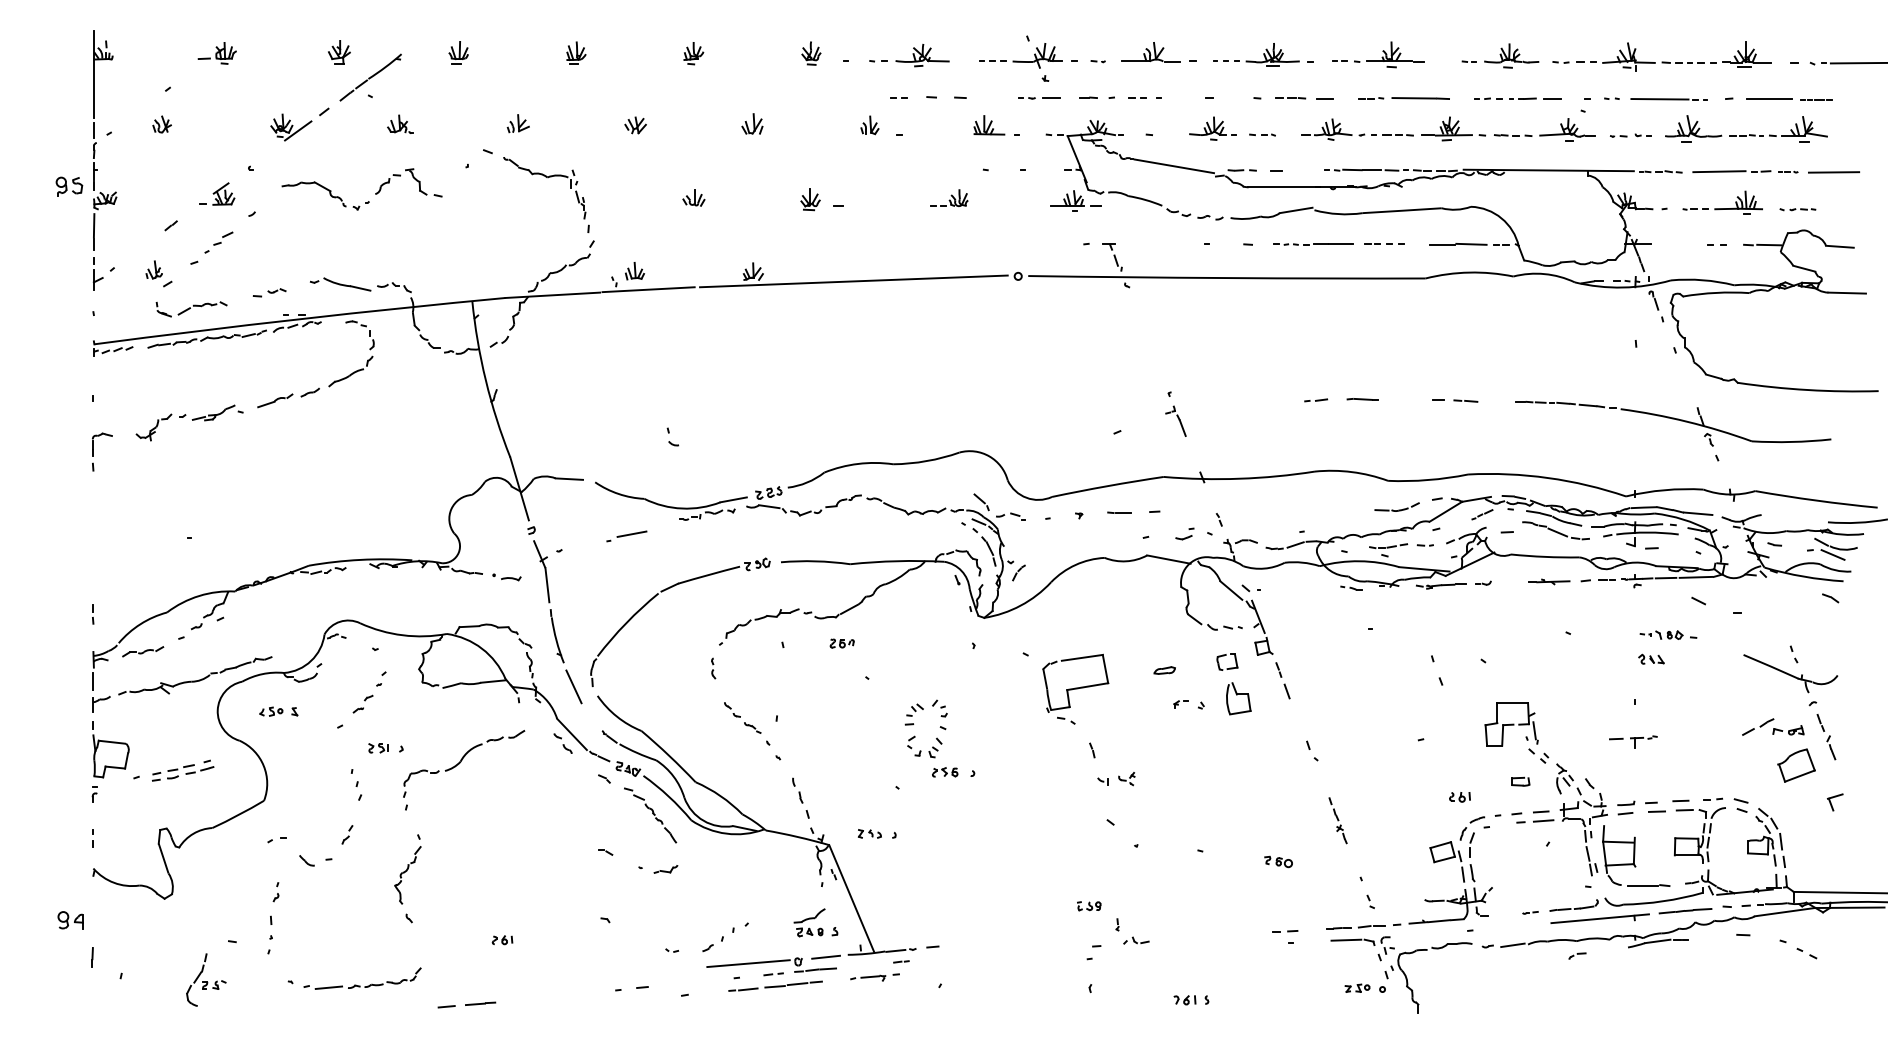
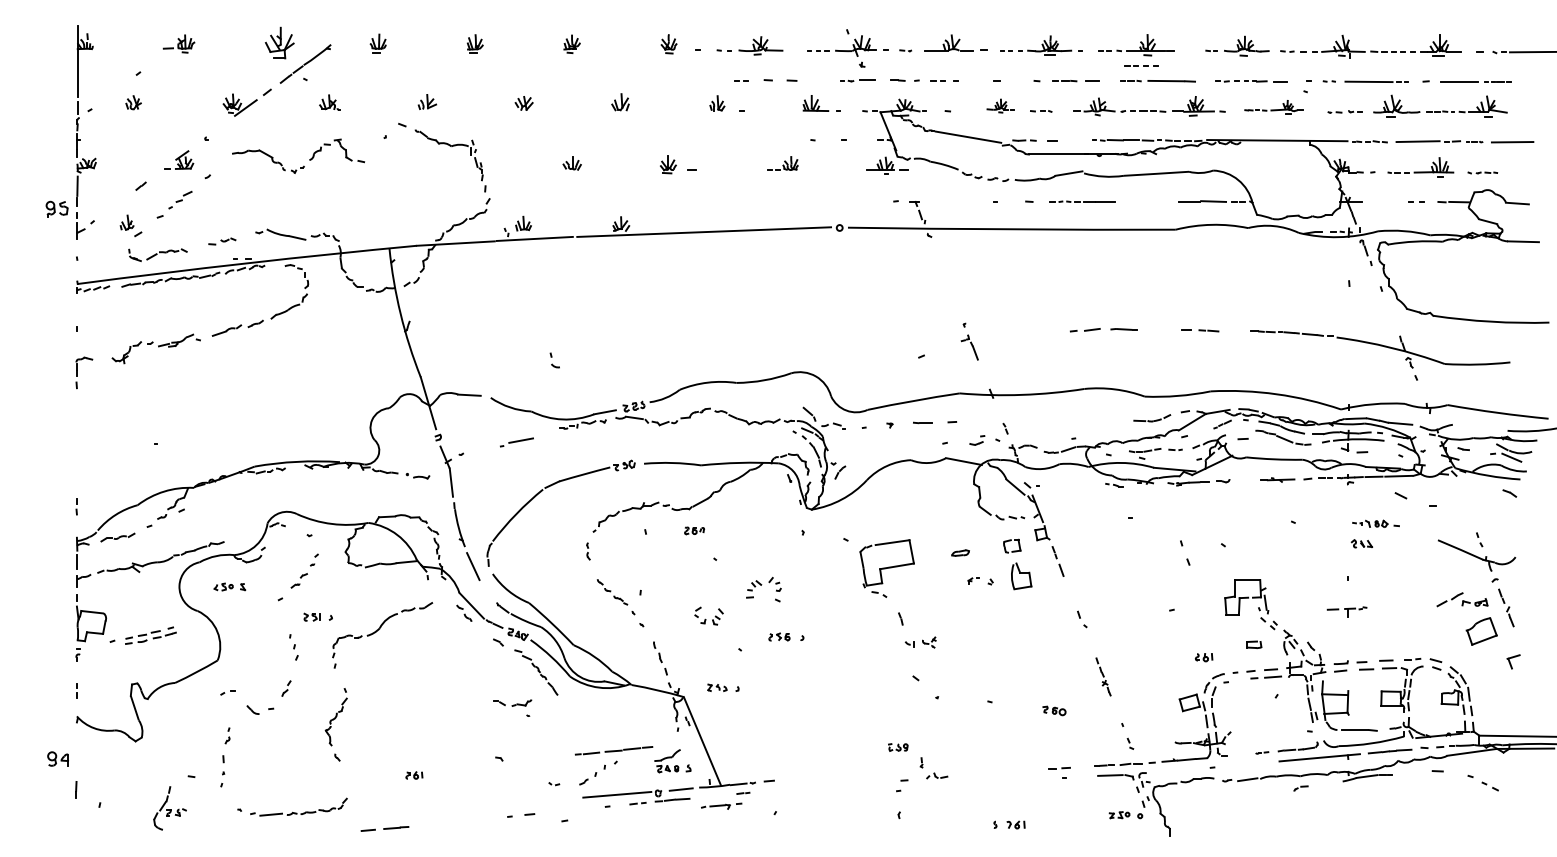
part: (339, 52) -> (279, 43), size x1.6
part: (1212, 128) -> (999, 106), size x0.7
part: (1544, 129) -> (1273, 106), size x0.7
part: (69, 186) -> (57, 209), moved
line: (1386, 243) -> (1143, 65), moved
part: (1316, 400) -> (1085, 330), size x1.6
part: (924, 746) -> (708, 615), moved
part: (665, 869) -> (521, 703), moved
part: (775, 985) -> (613, 750), moved
part: (1184, 1000) -> (1015, 825), moved

